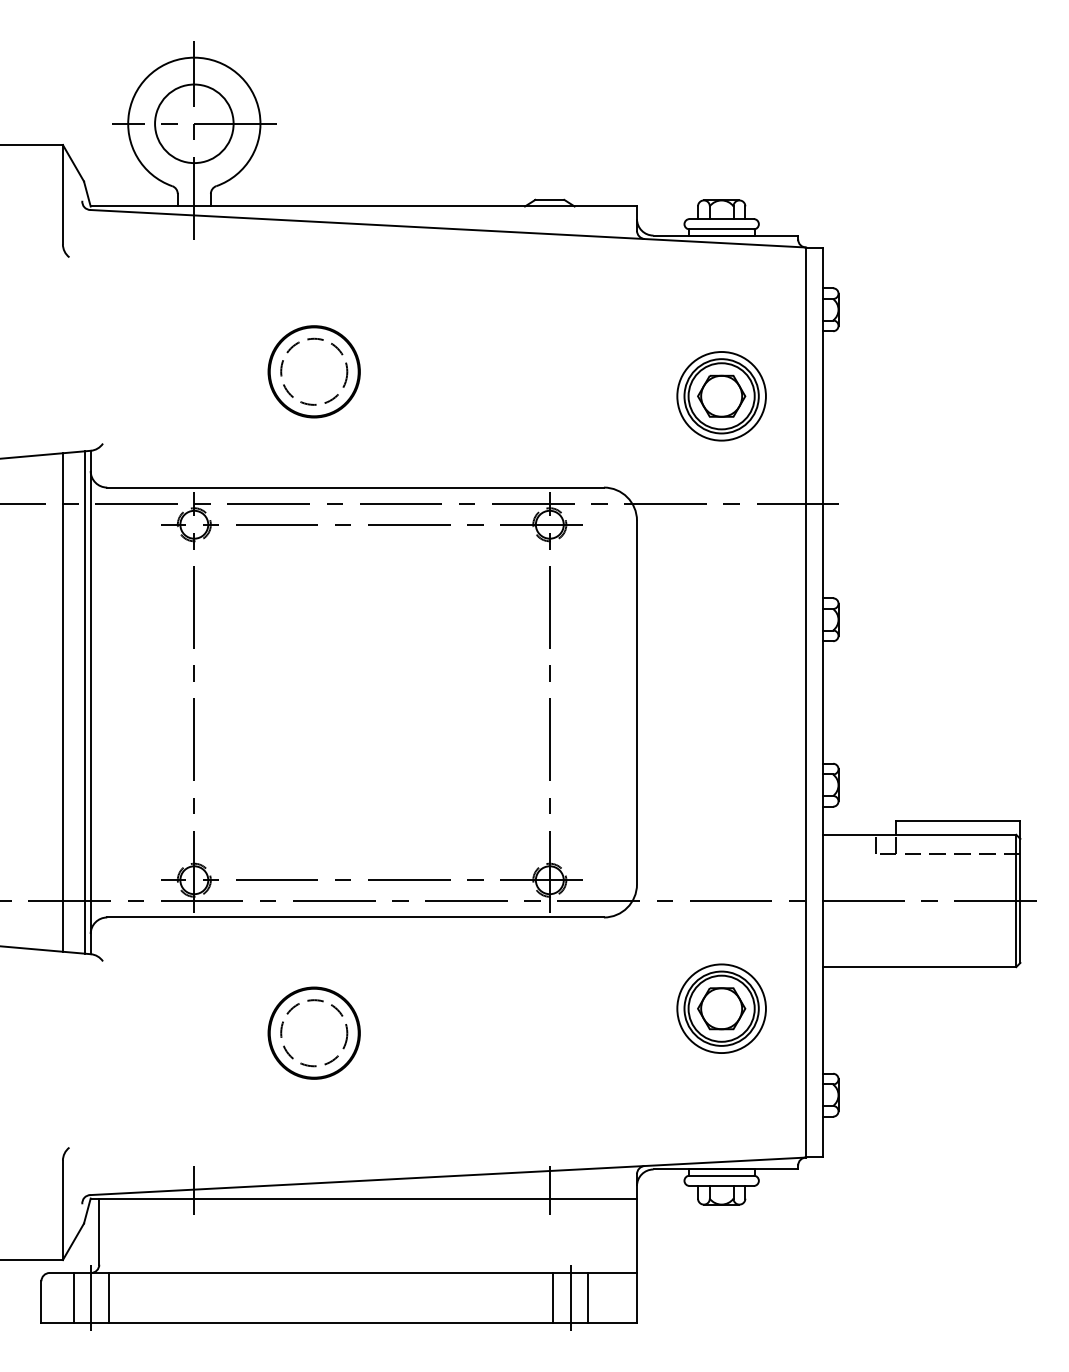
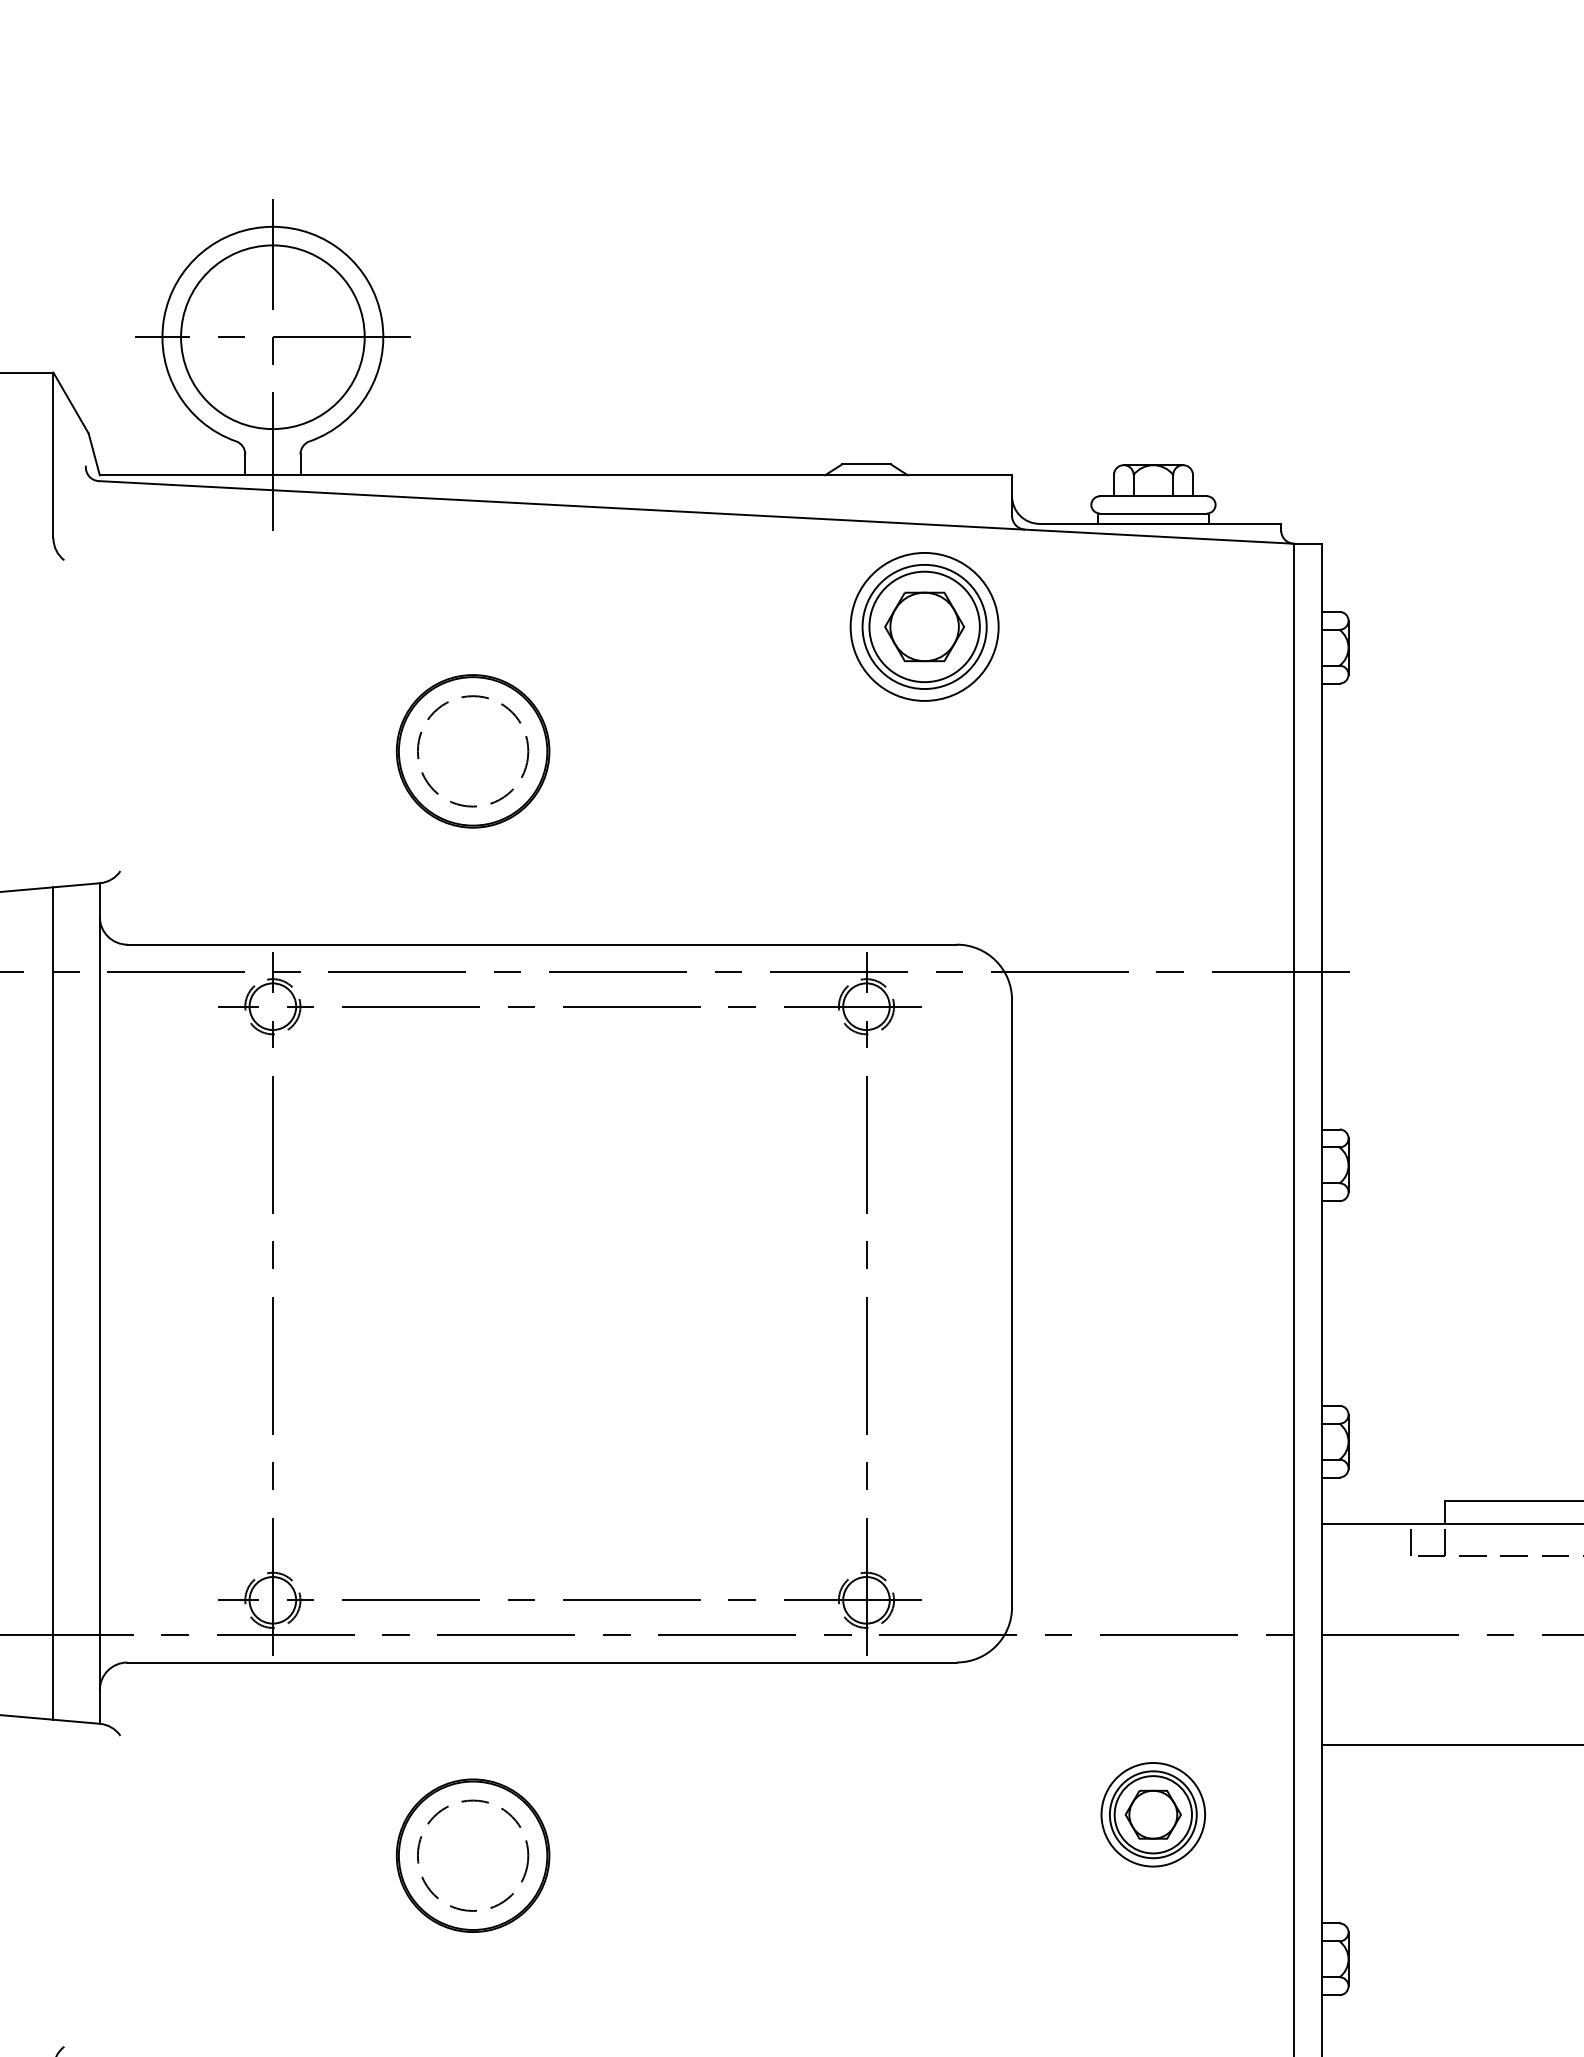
circle: (194, 123) -> (273, 336), size x1.4
part: (721, 396) -> (924, 627), moved
line: (84, 702) -> (89, 1303), removed
part: (721, 1008) -> (1153, 1814), size x0.7

